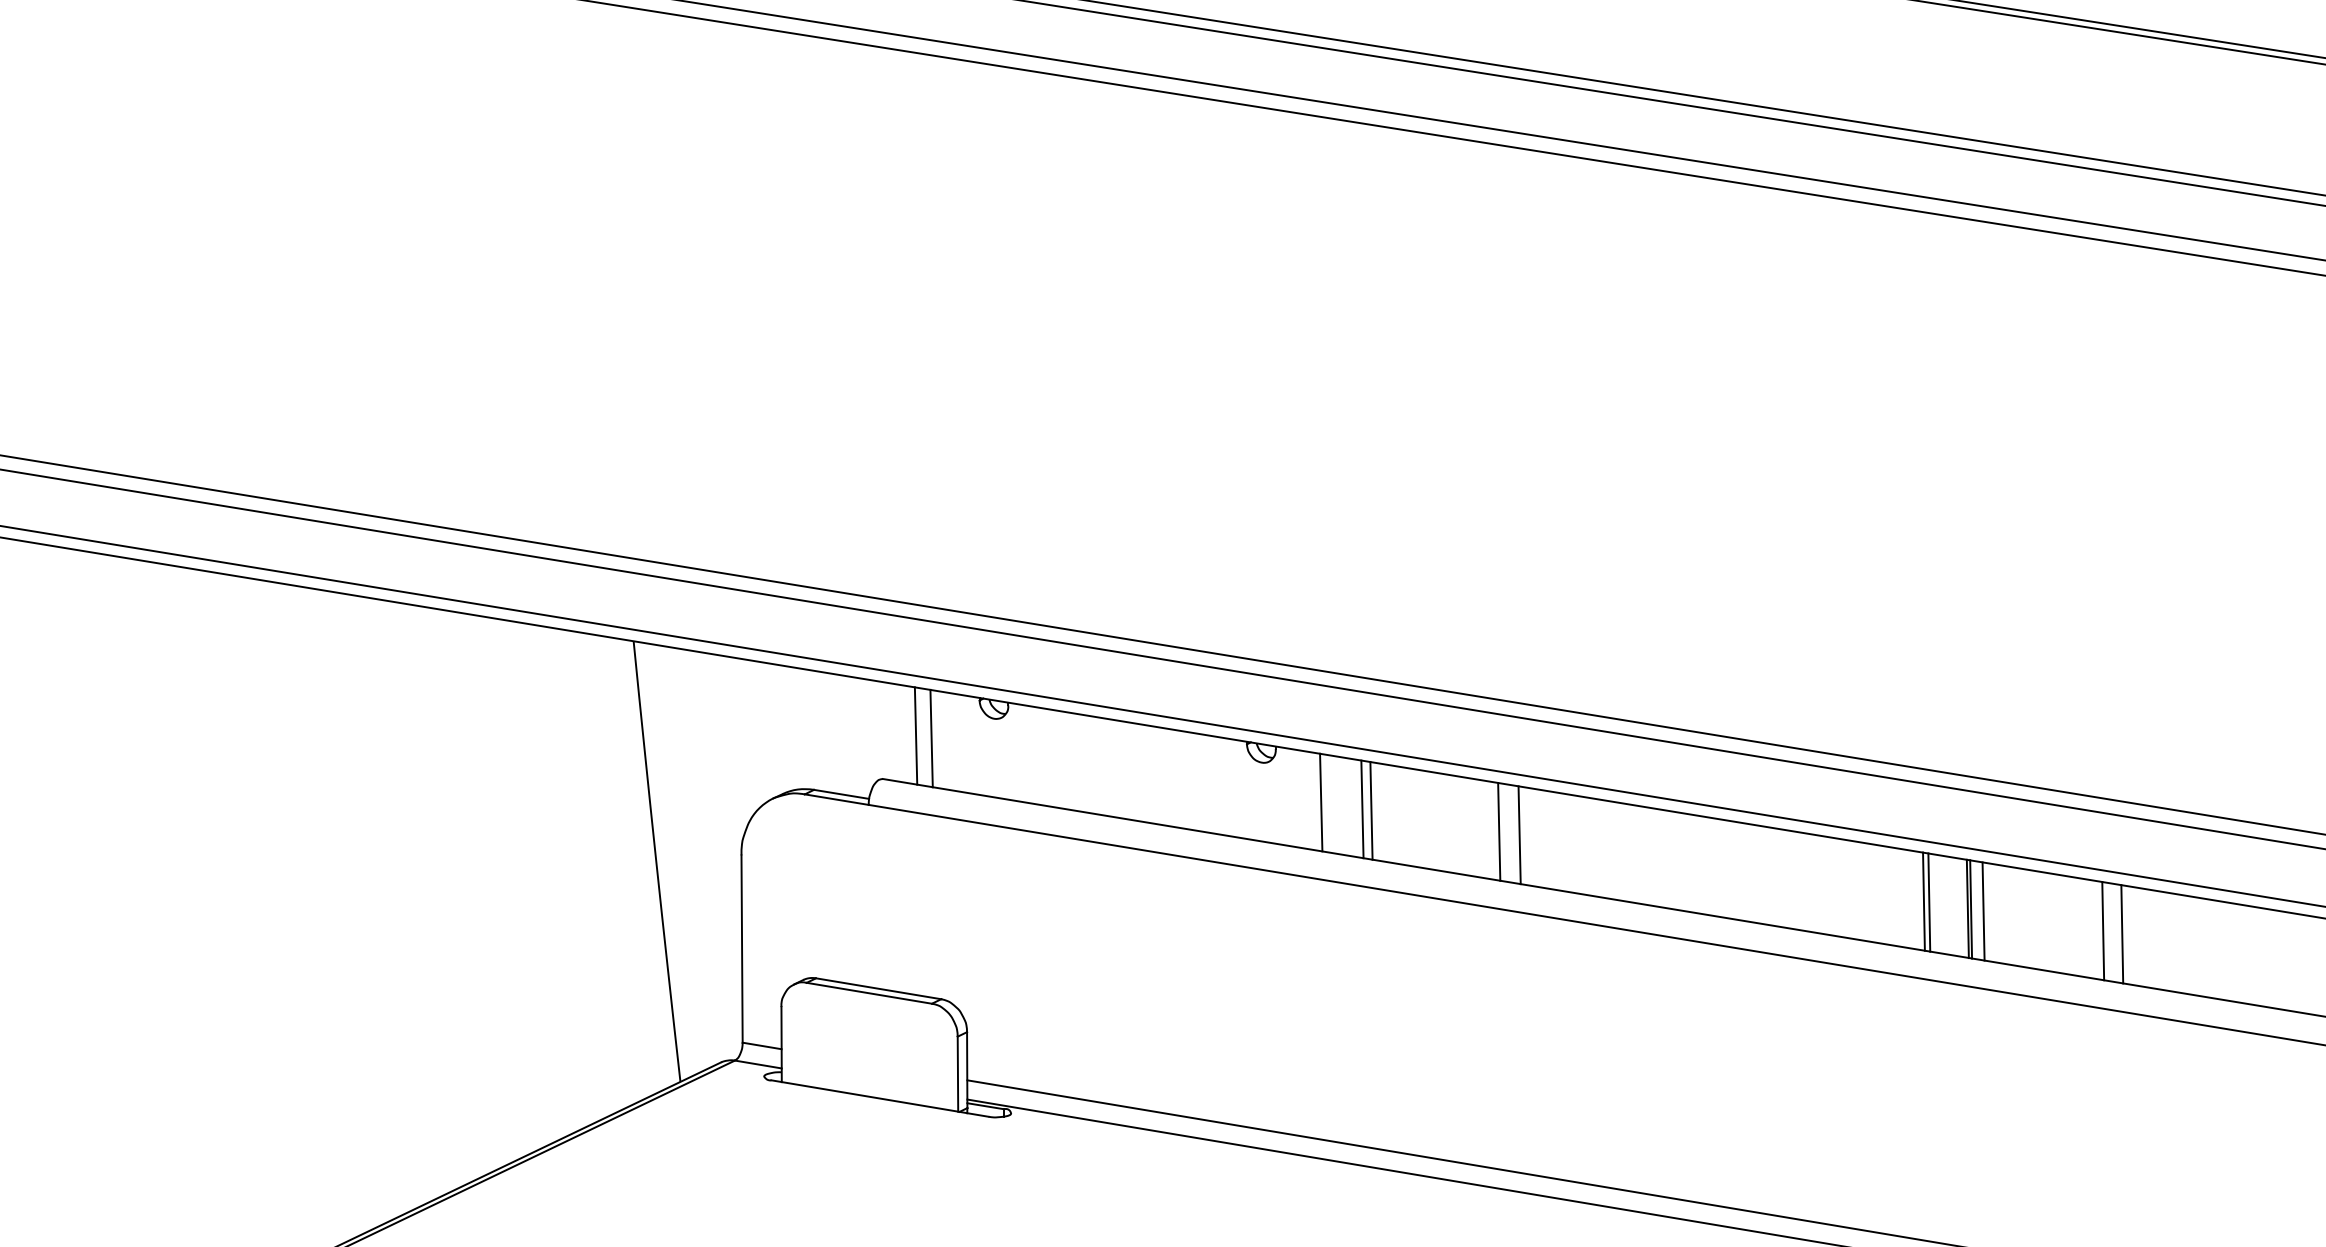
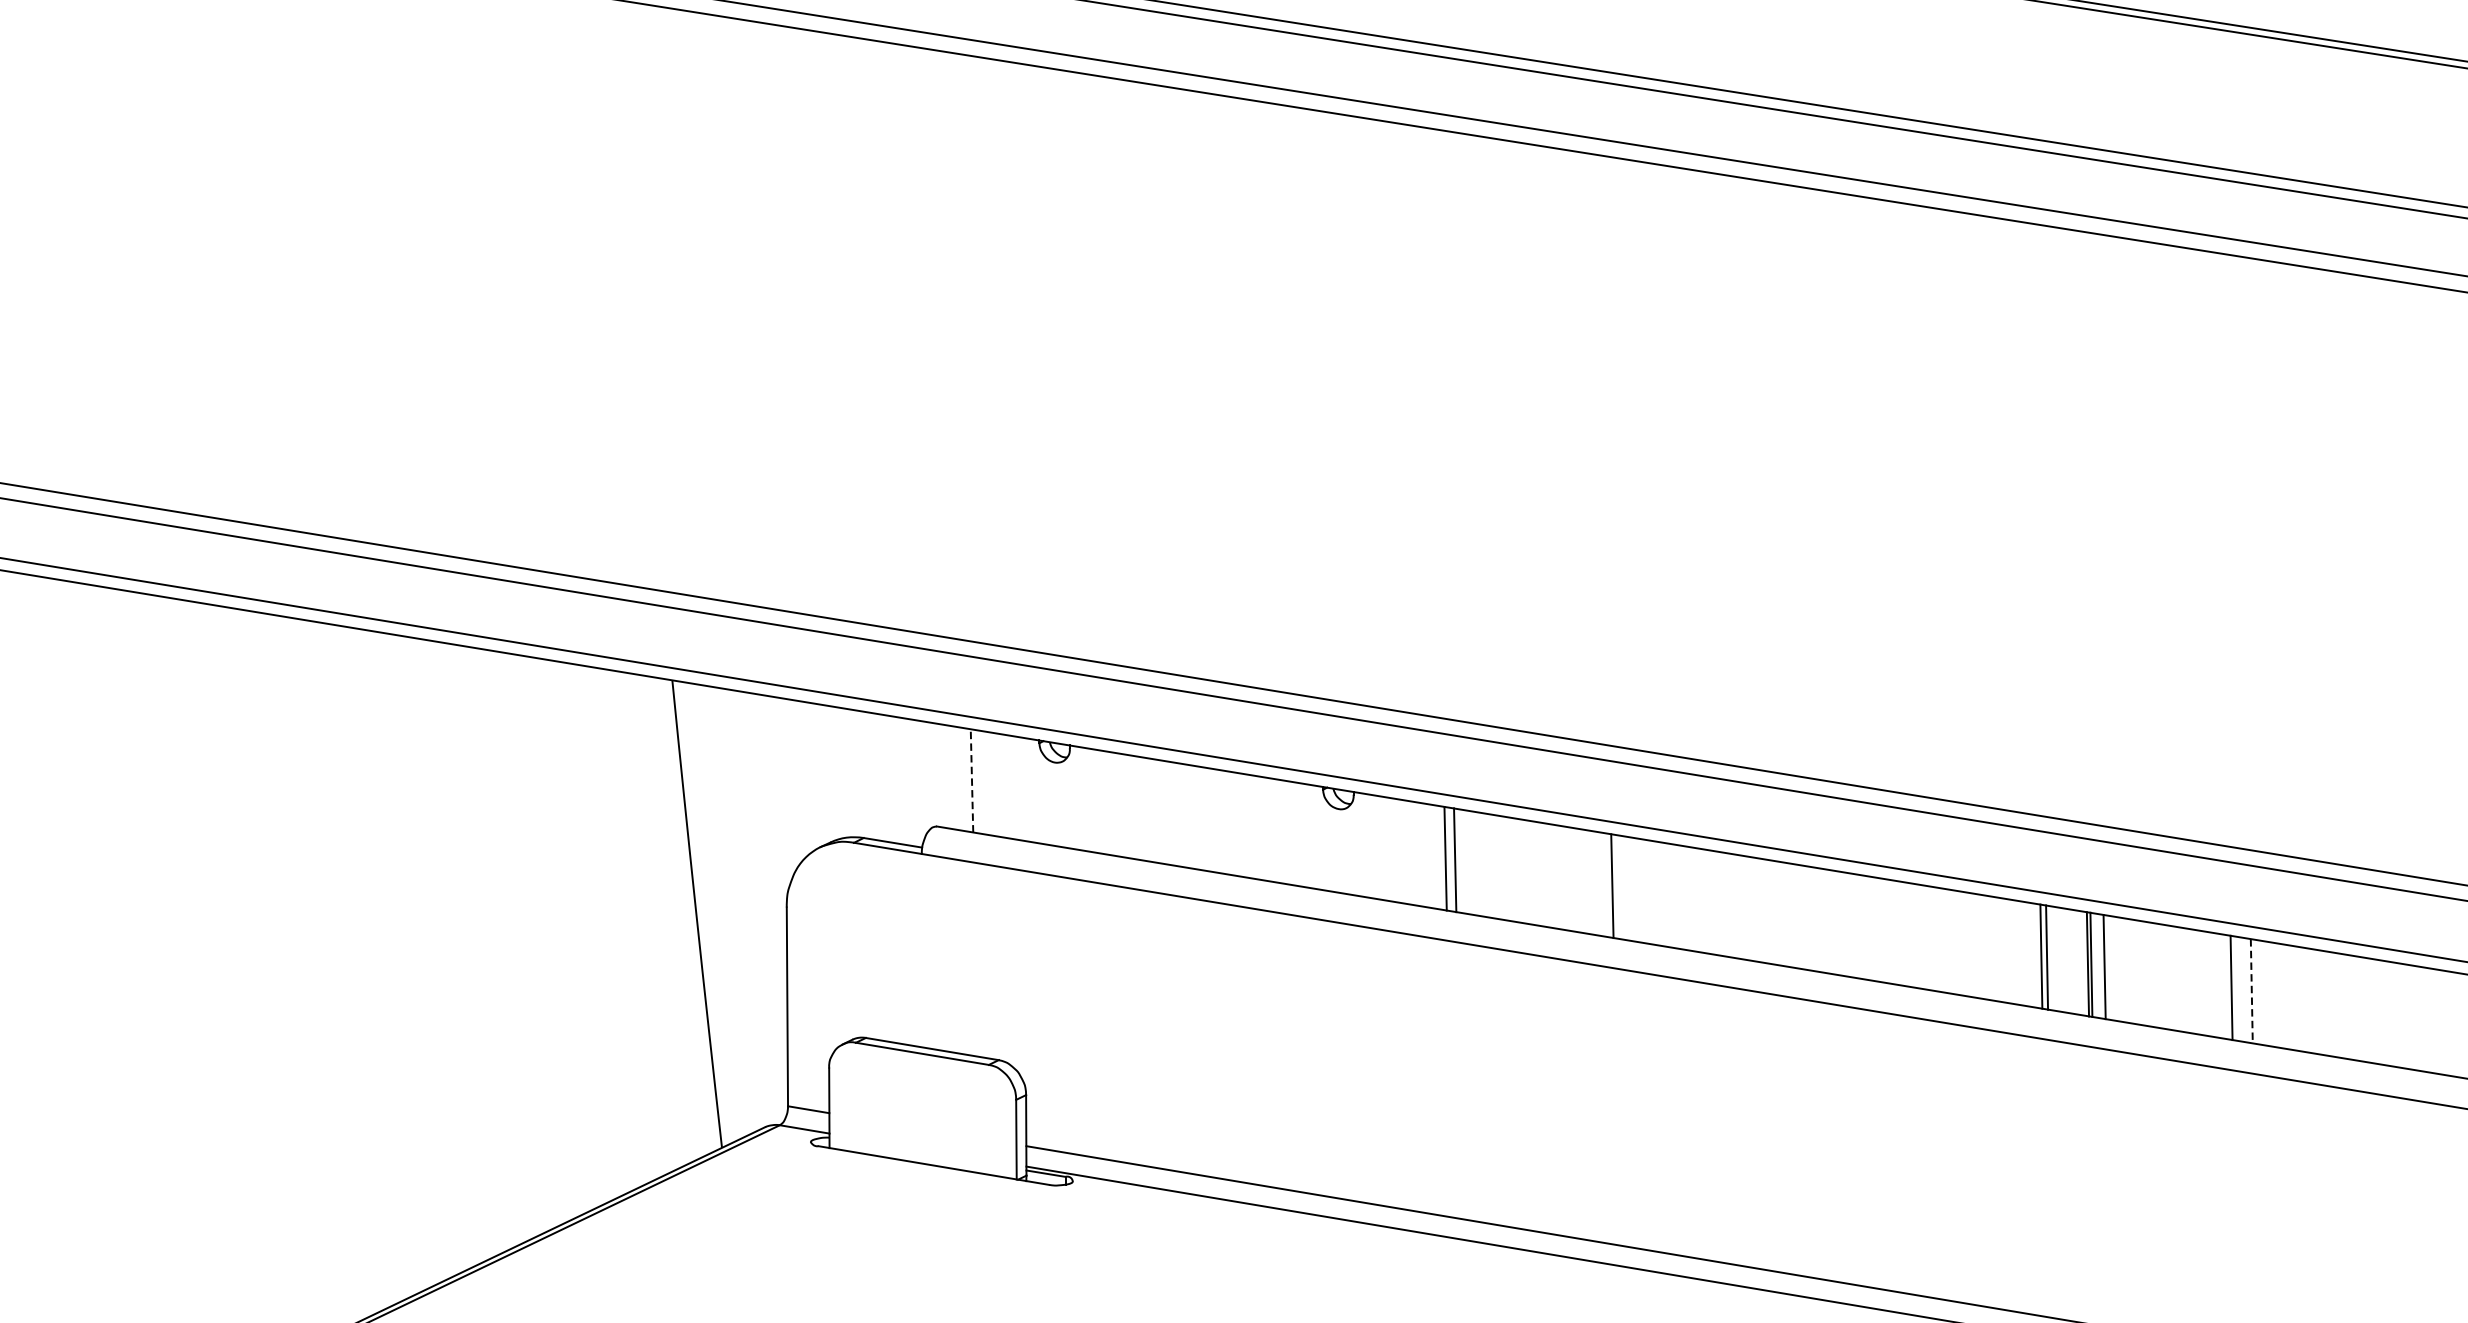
line: (916, 736) -> (972, 781), solid -> dashed
line: (931, 738) -> (988, 783), removed
line: (1321, 802) -> (1402, 851), removed
line: (1499, 831) -> (1591, 882), removed
line: (2122, 934) -> (2252, 991), solid -> dashed

